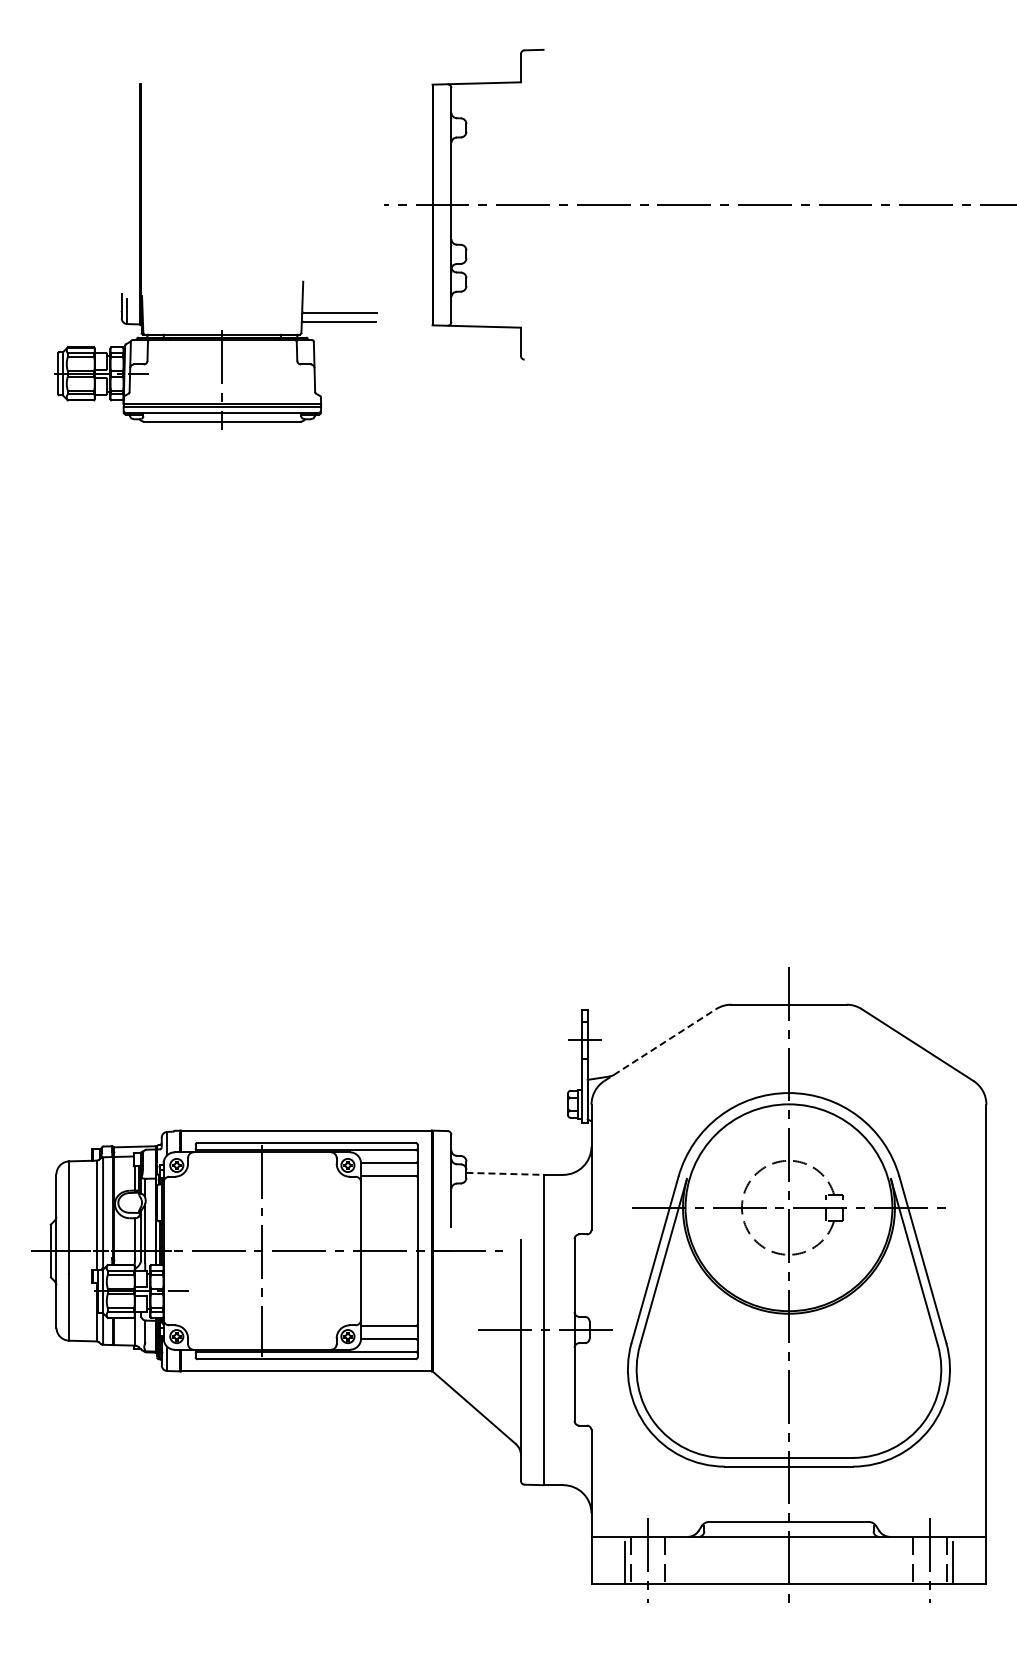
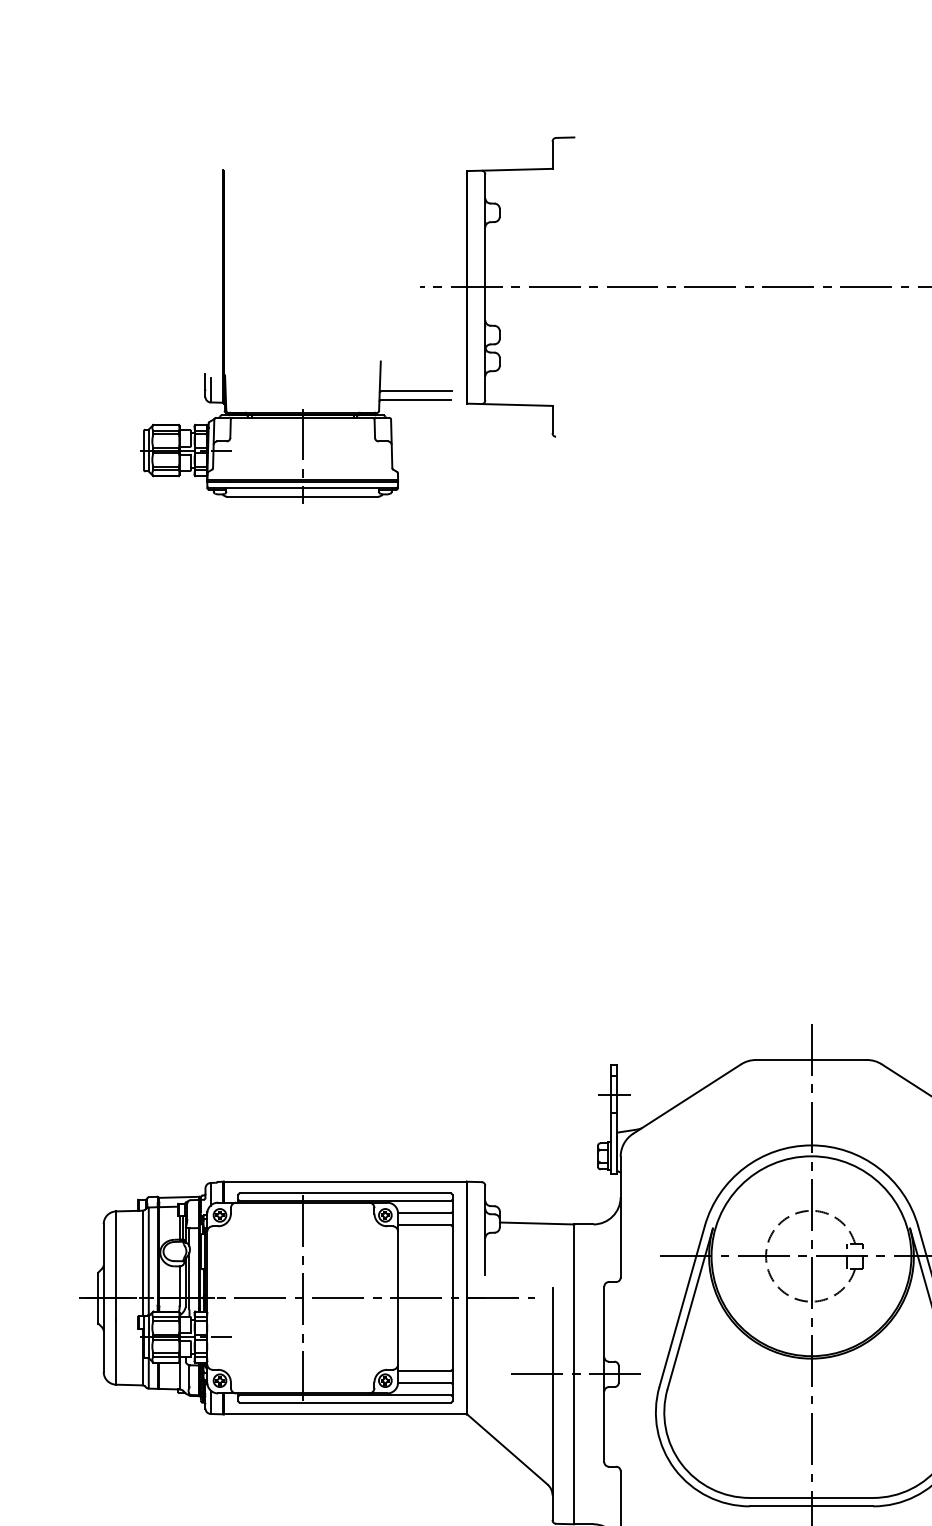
part: (141, 256) -> (224, 337), moved
line: (660, 1044) -> (687, 1098), dashed -> solid
line: (504, 1173) -> (536, 1223), dashed -> solid

